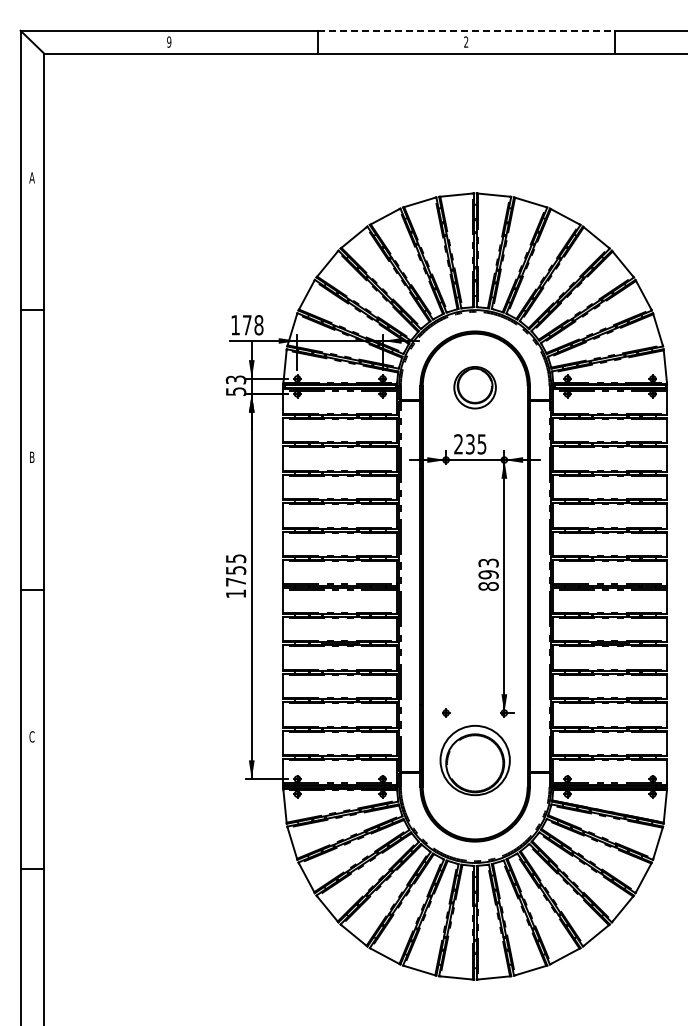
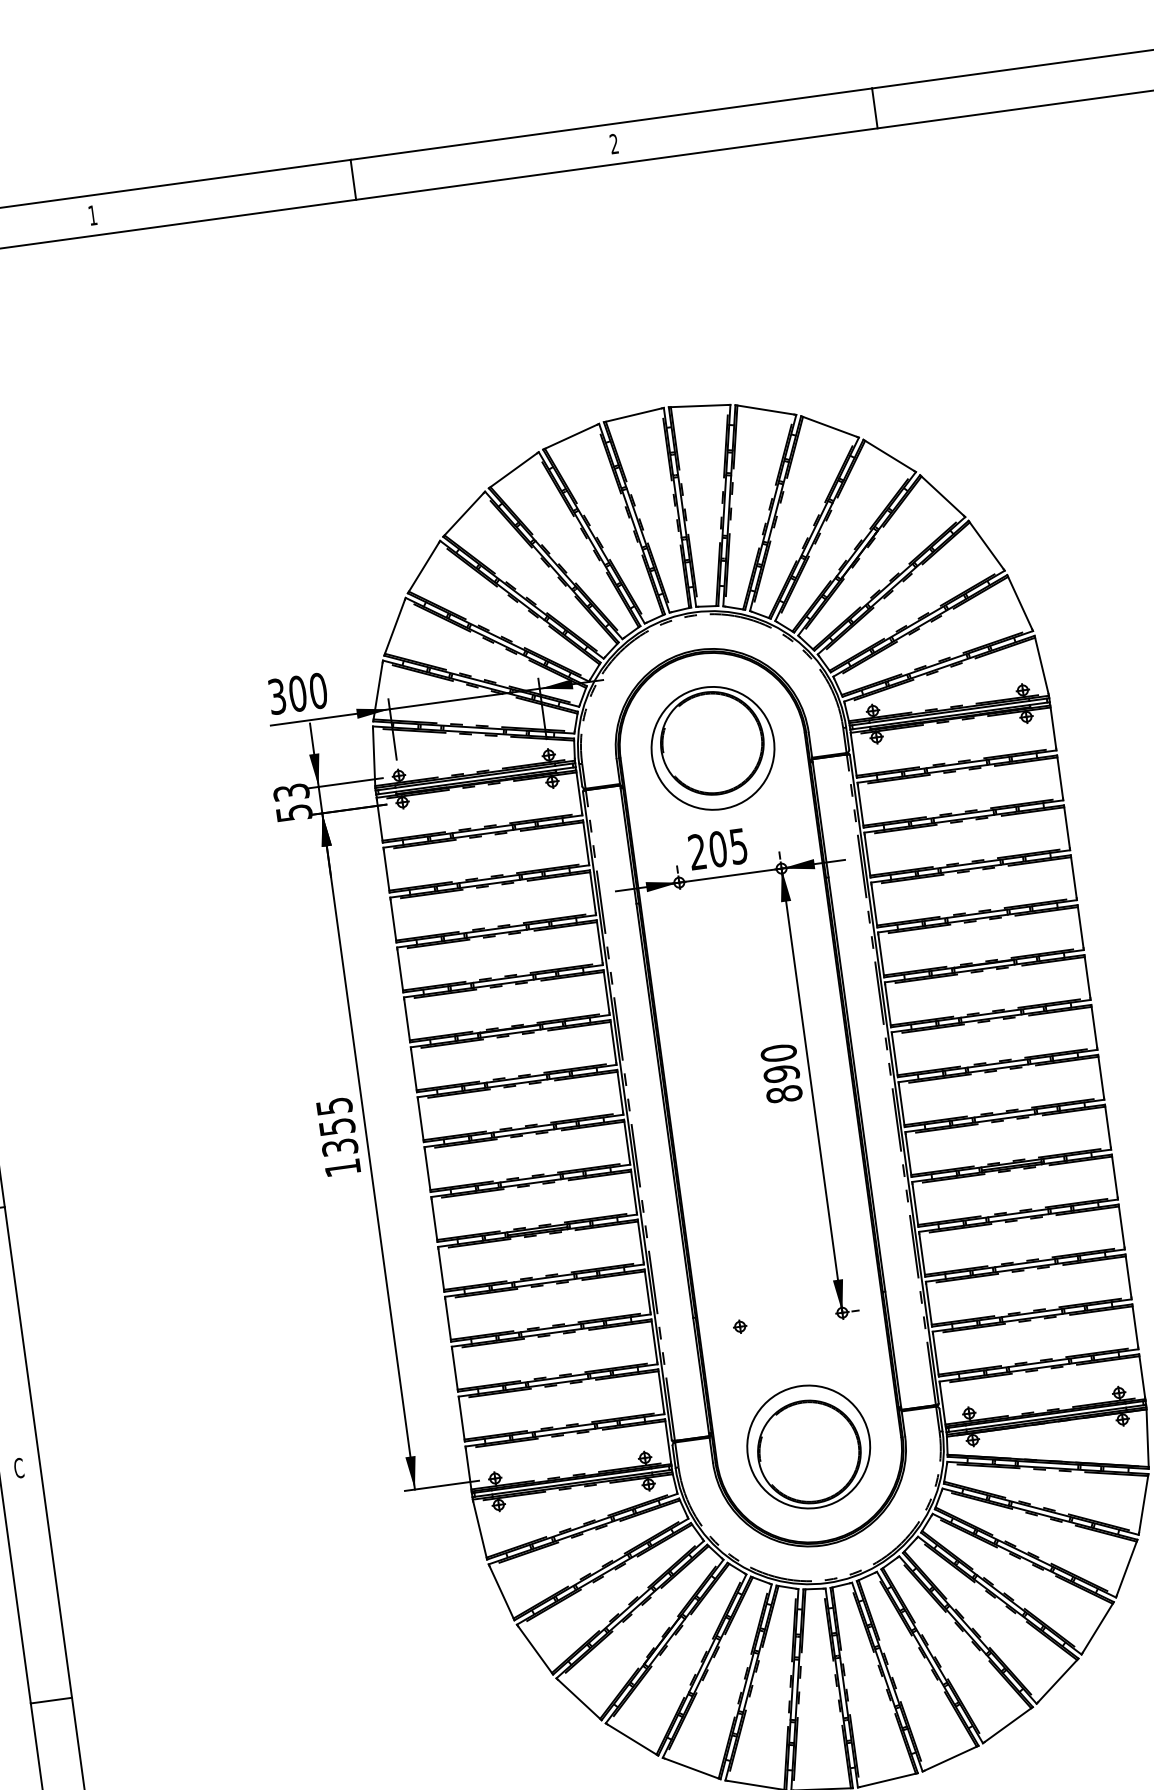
line: (466, 30) -> (611, 123), dashed -> solid
text: (169, 41) -> (93, 214), 9 -> 1
text: (247, 325) -> (298, 694), 178 -> 300
part: (474, 387) -> (711, 748), size x1.67
text: (469, 444) -> (716, 849), 235 -> 205
text: (488, 562) -> (778, 1052), 893 -> 890
text: (235, 581) -> (338, 1146), 1755 -> 1355
part: (474, 760) -> (807, 1447), moved

